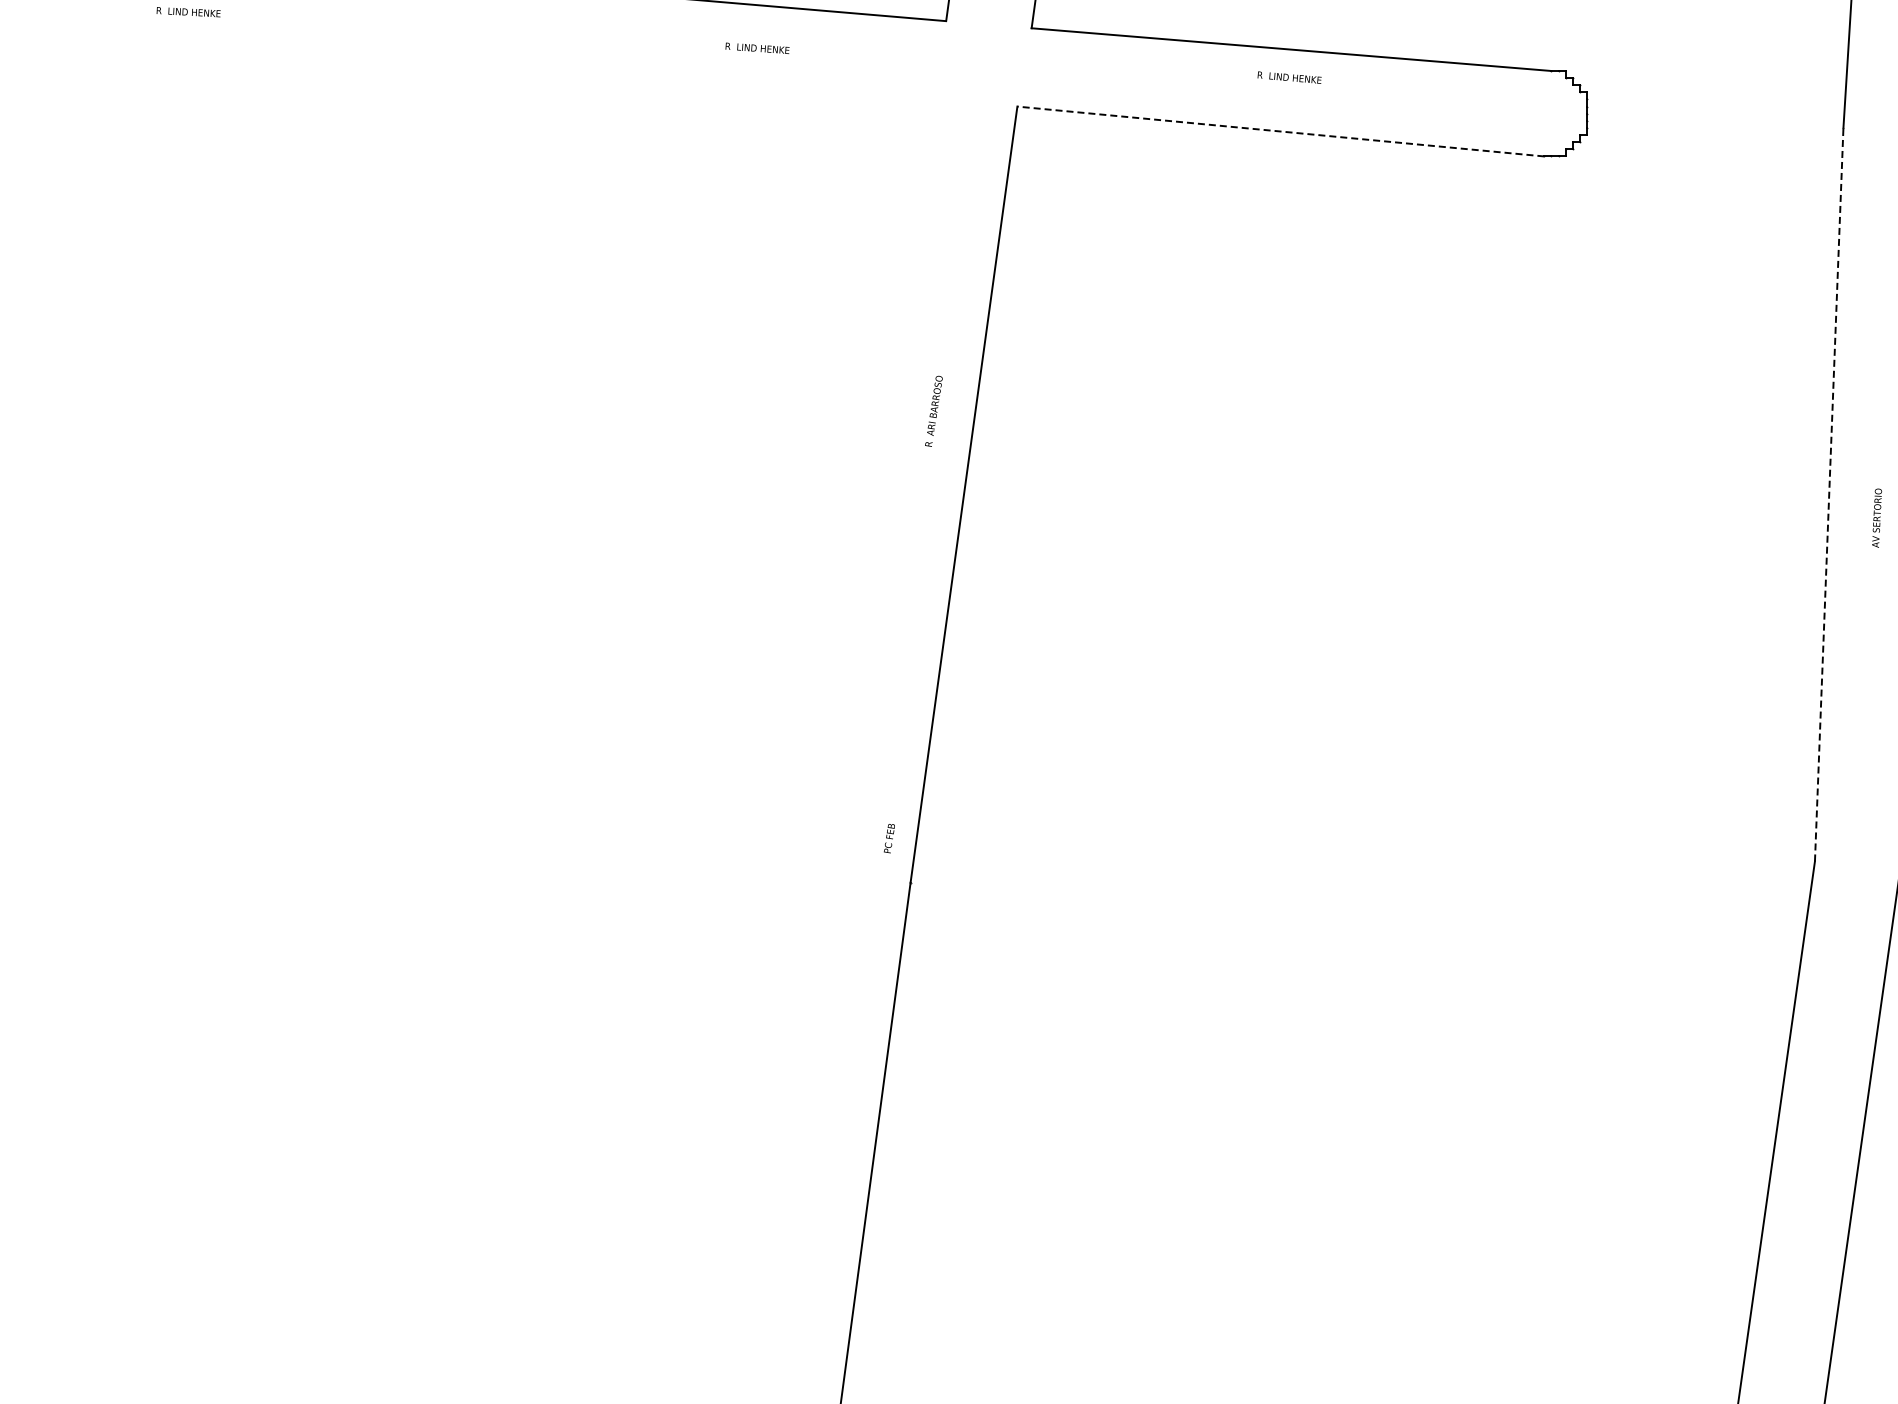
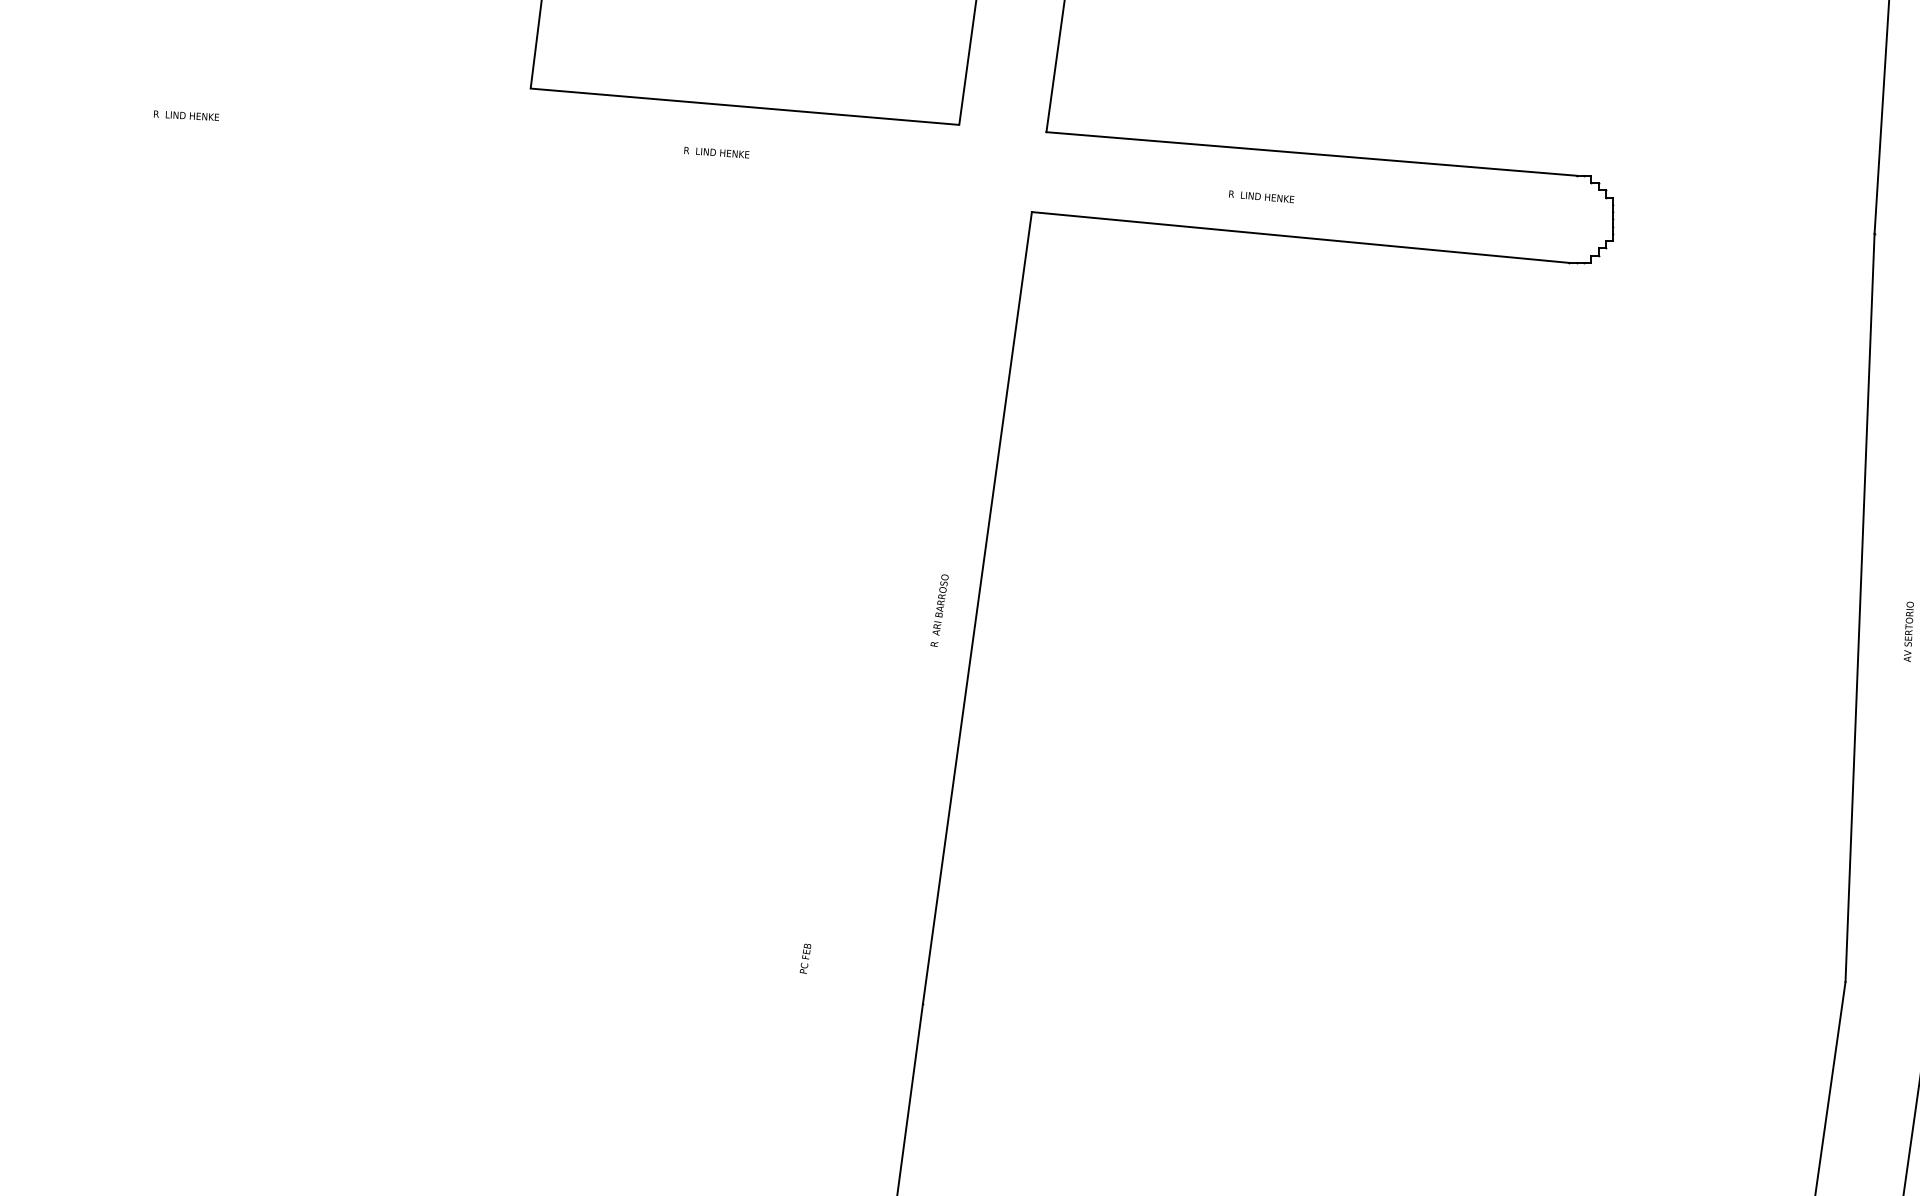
text: (757, 47) -> (716, 151), moved
text: (1289, 77) -> (1261, 196), moved
line: (1280, 131) -> (1300, 237), dashed -> solid
text: (933, 410) -> (939, 609), moved
line: (1829, 494) -> (1860, 607), dashed -> solid
text: (889, 838) -> (805, 958), moved

